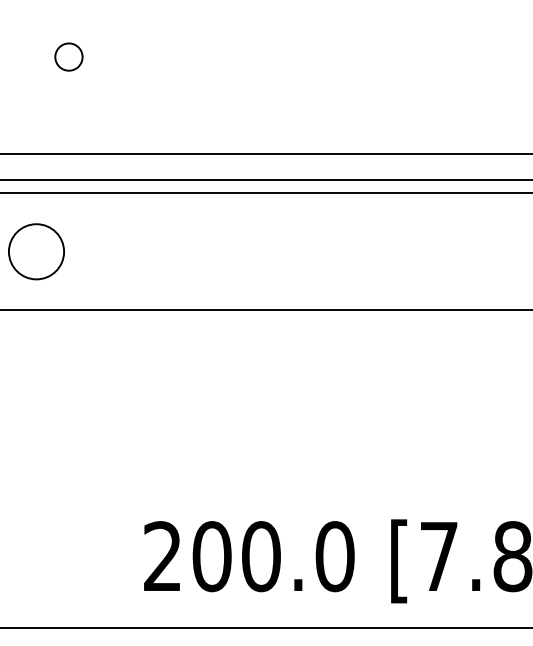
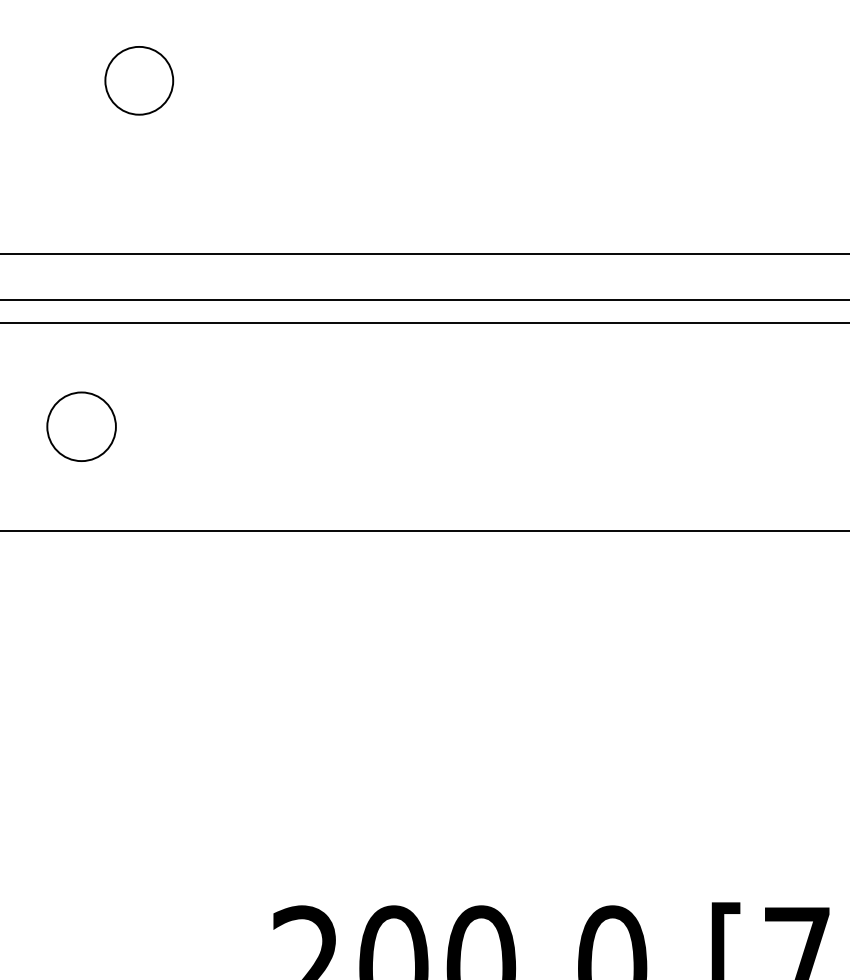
circle: (68, 56) -> (138, 79), size x1.4
circle: (36, 251) -> (81, 426), size x0.7

